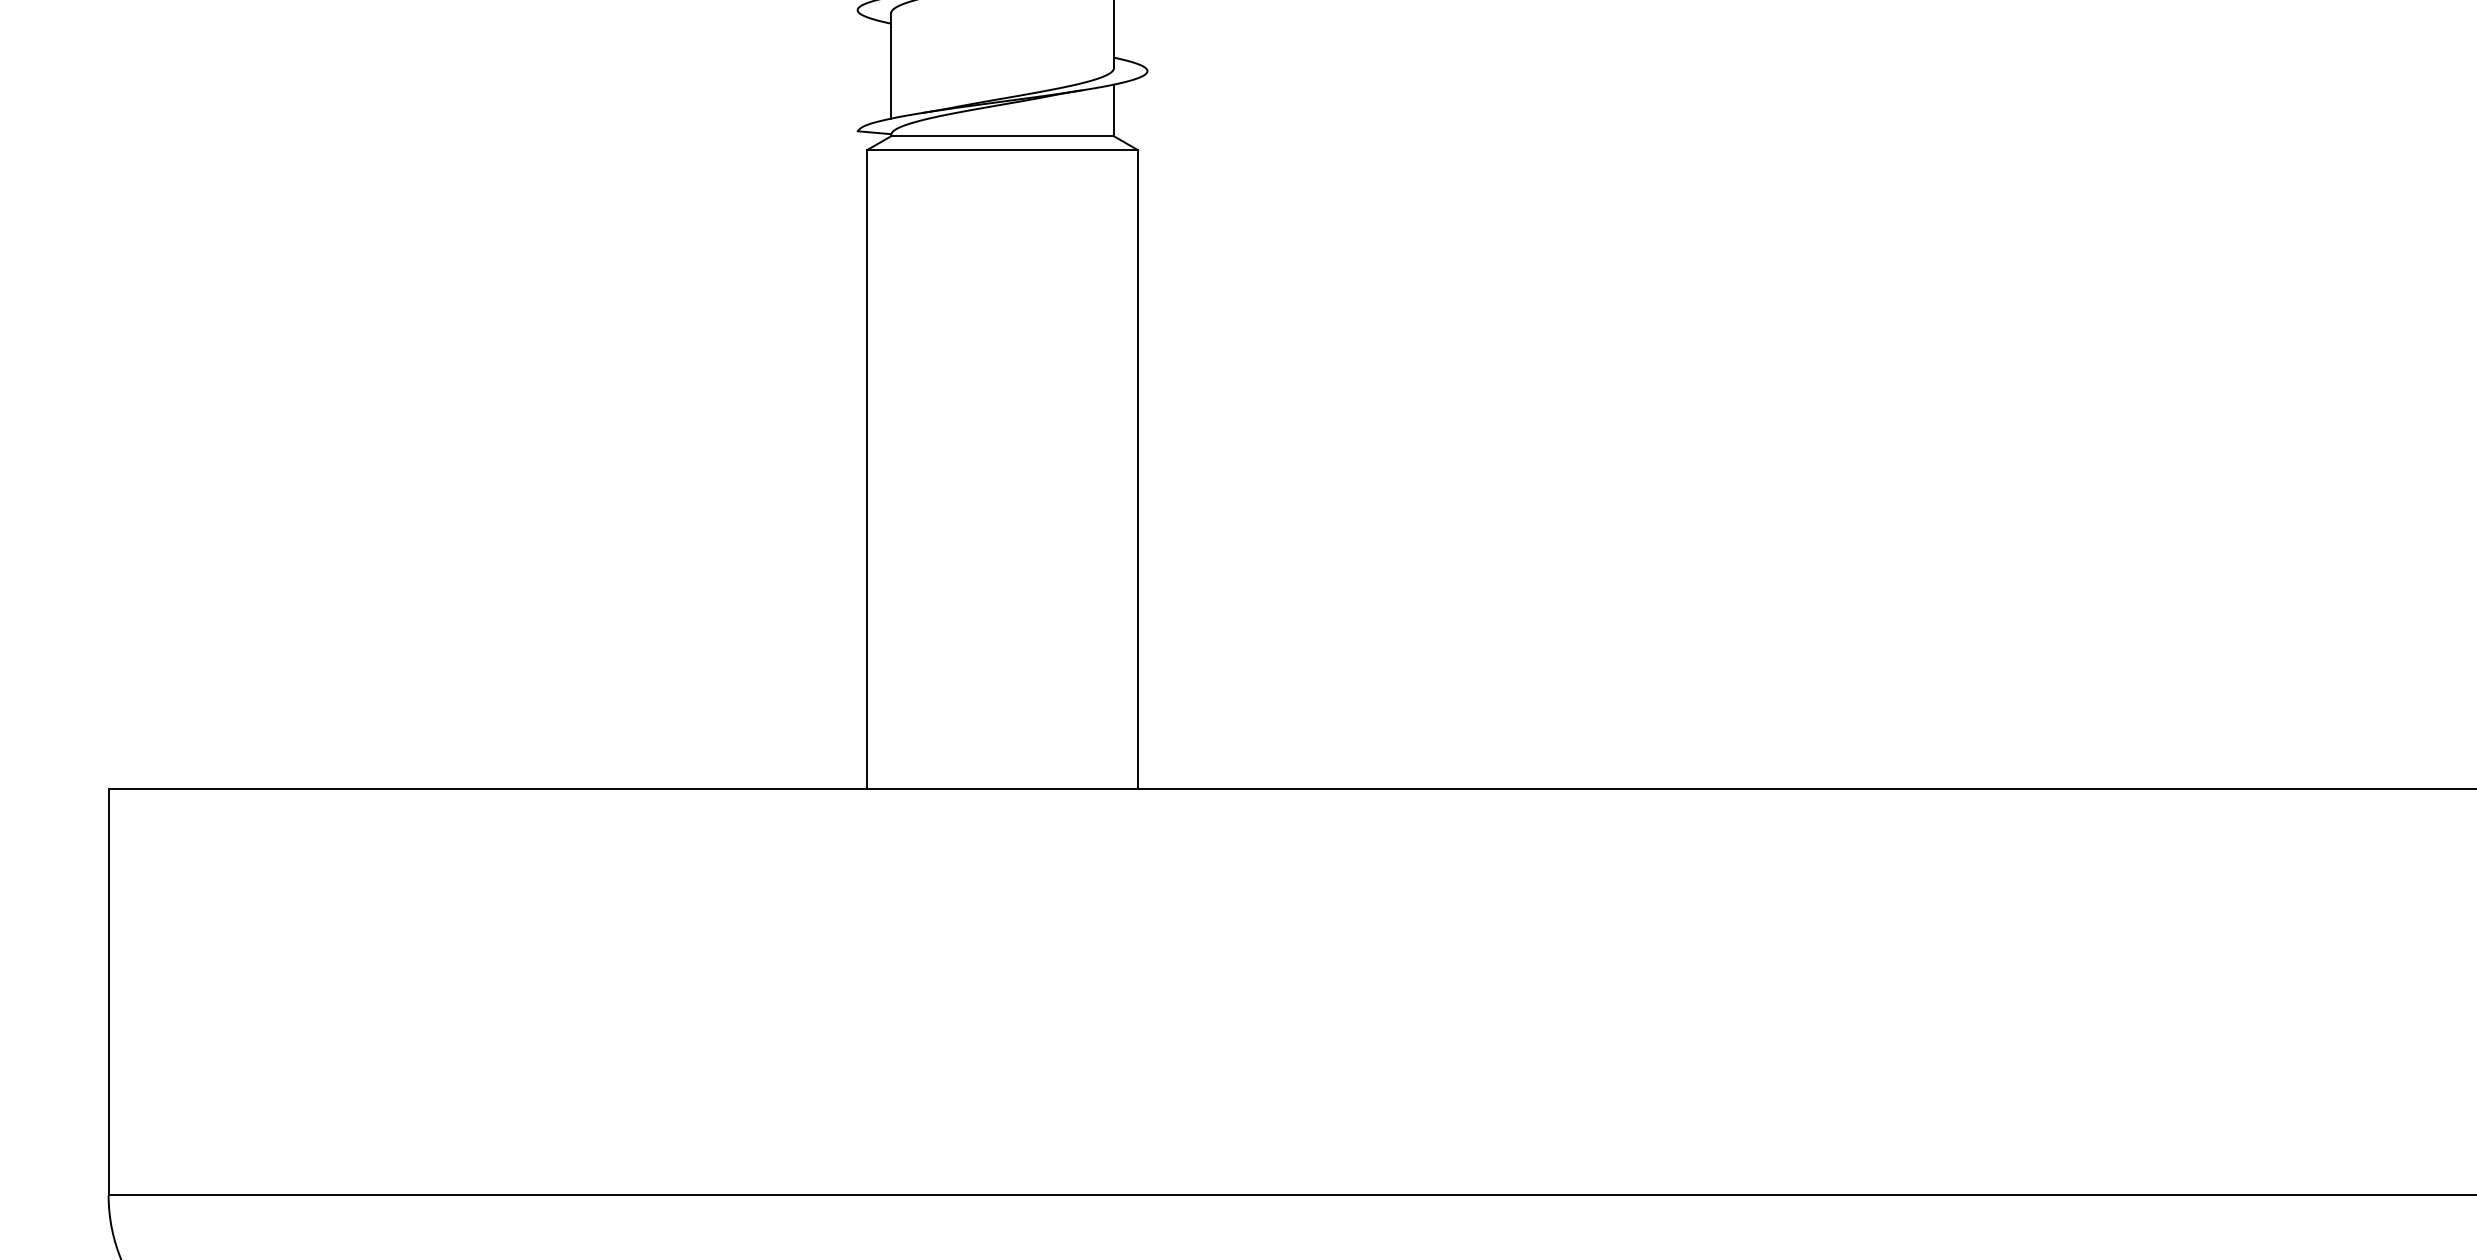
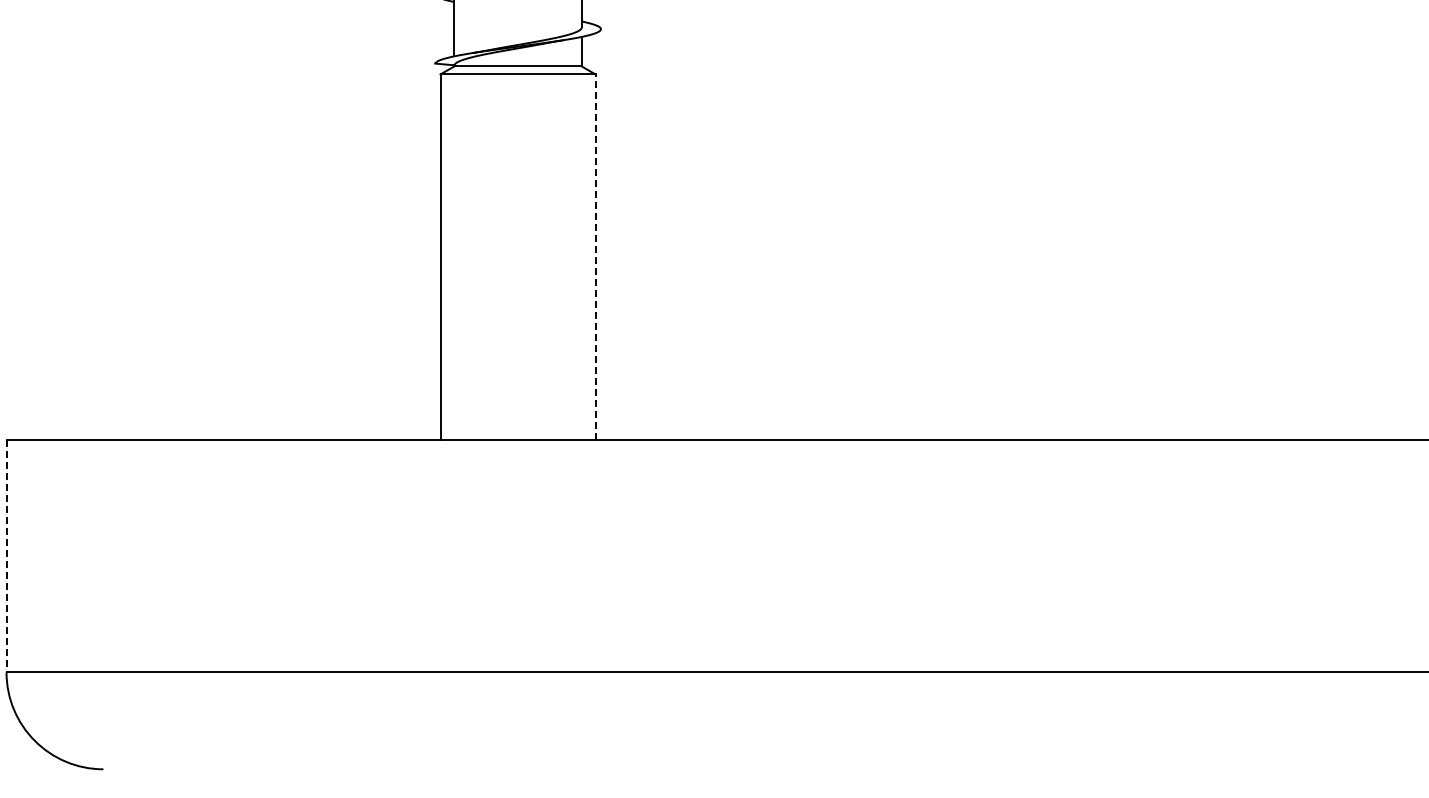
line: (1137, 470) -> (595, 257), solid -> dashed
line: (108, 992) -> (6, 556), solid -> dashed

